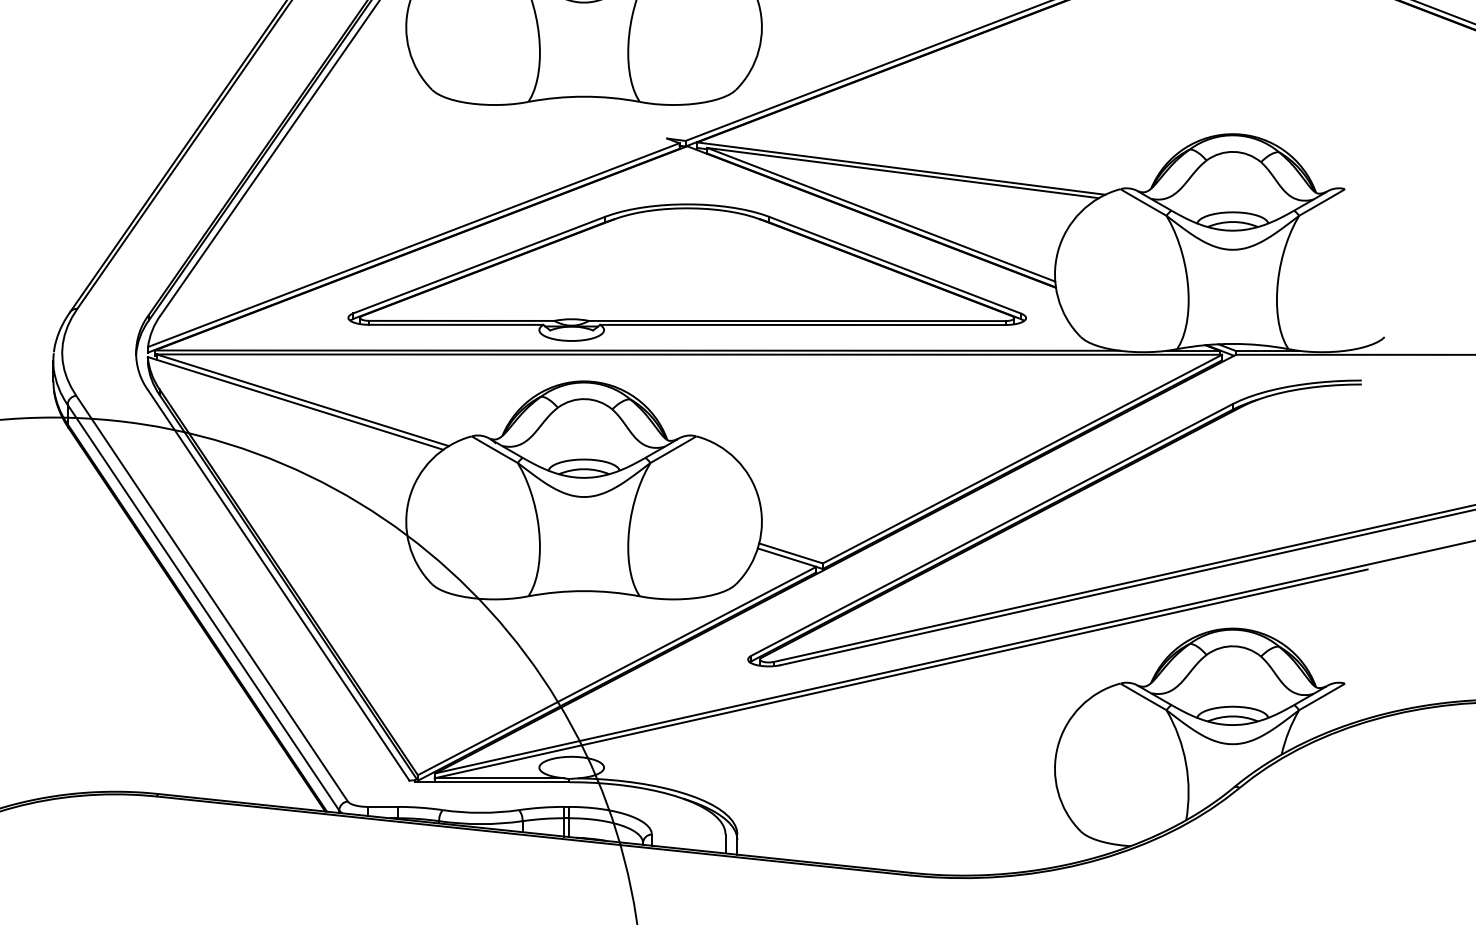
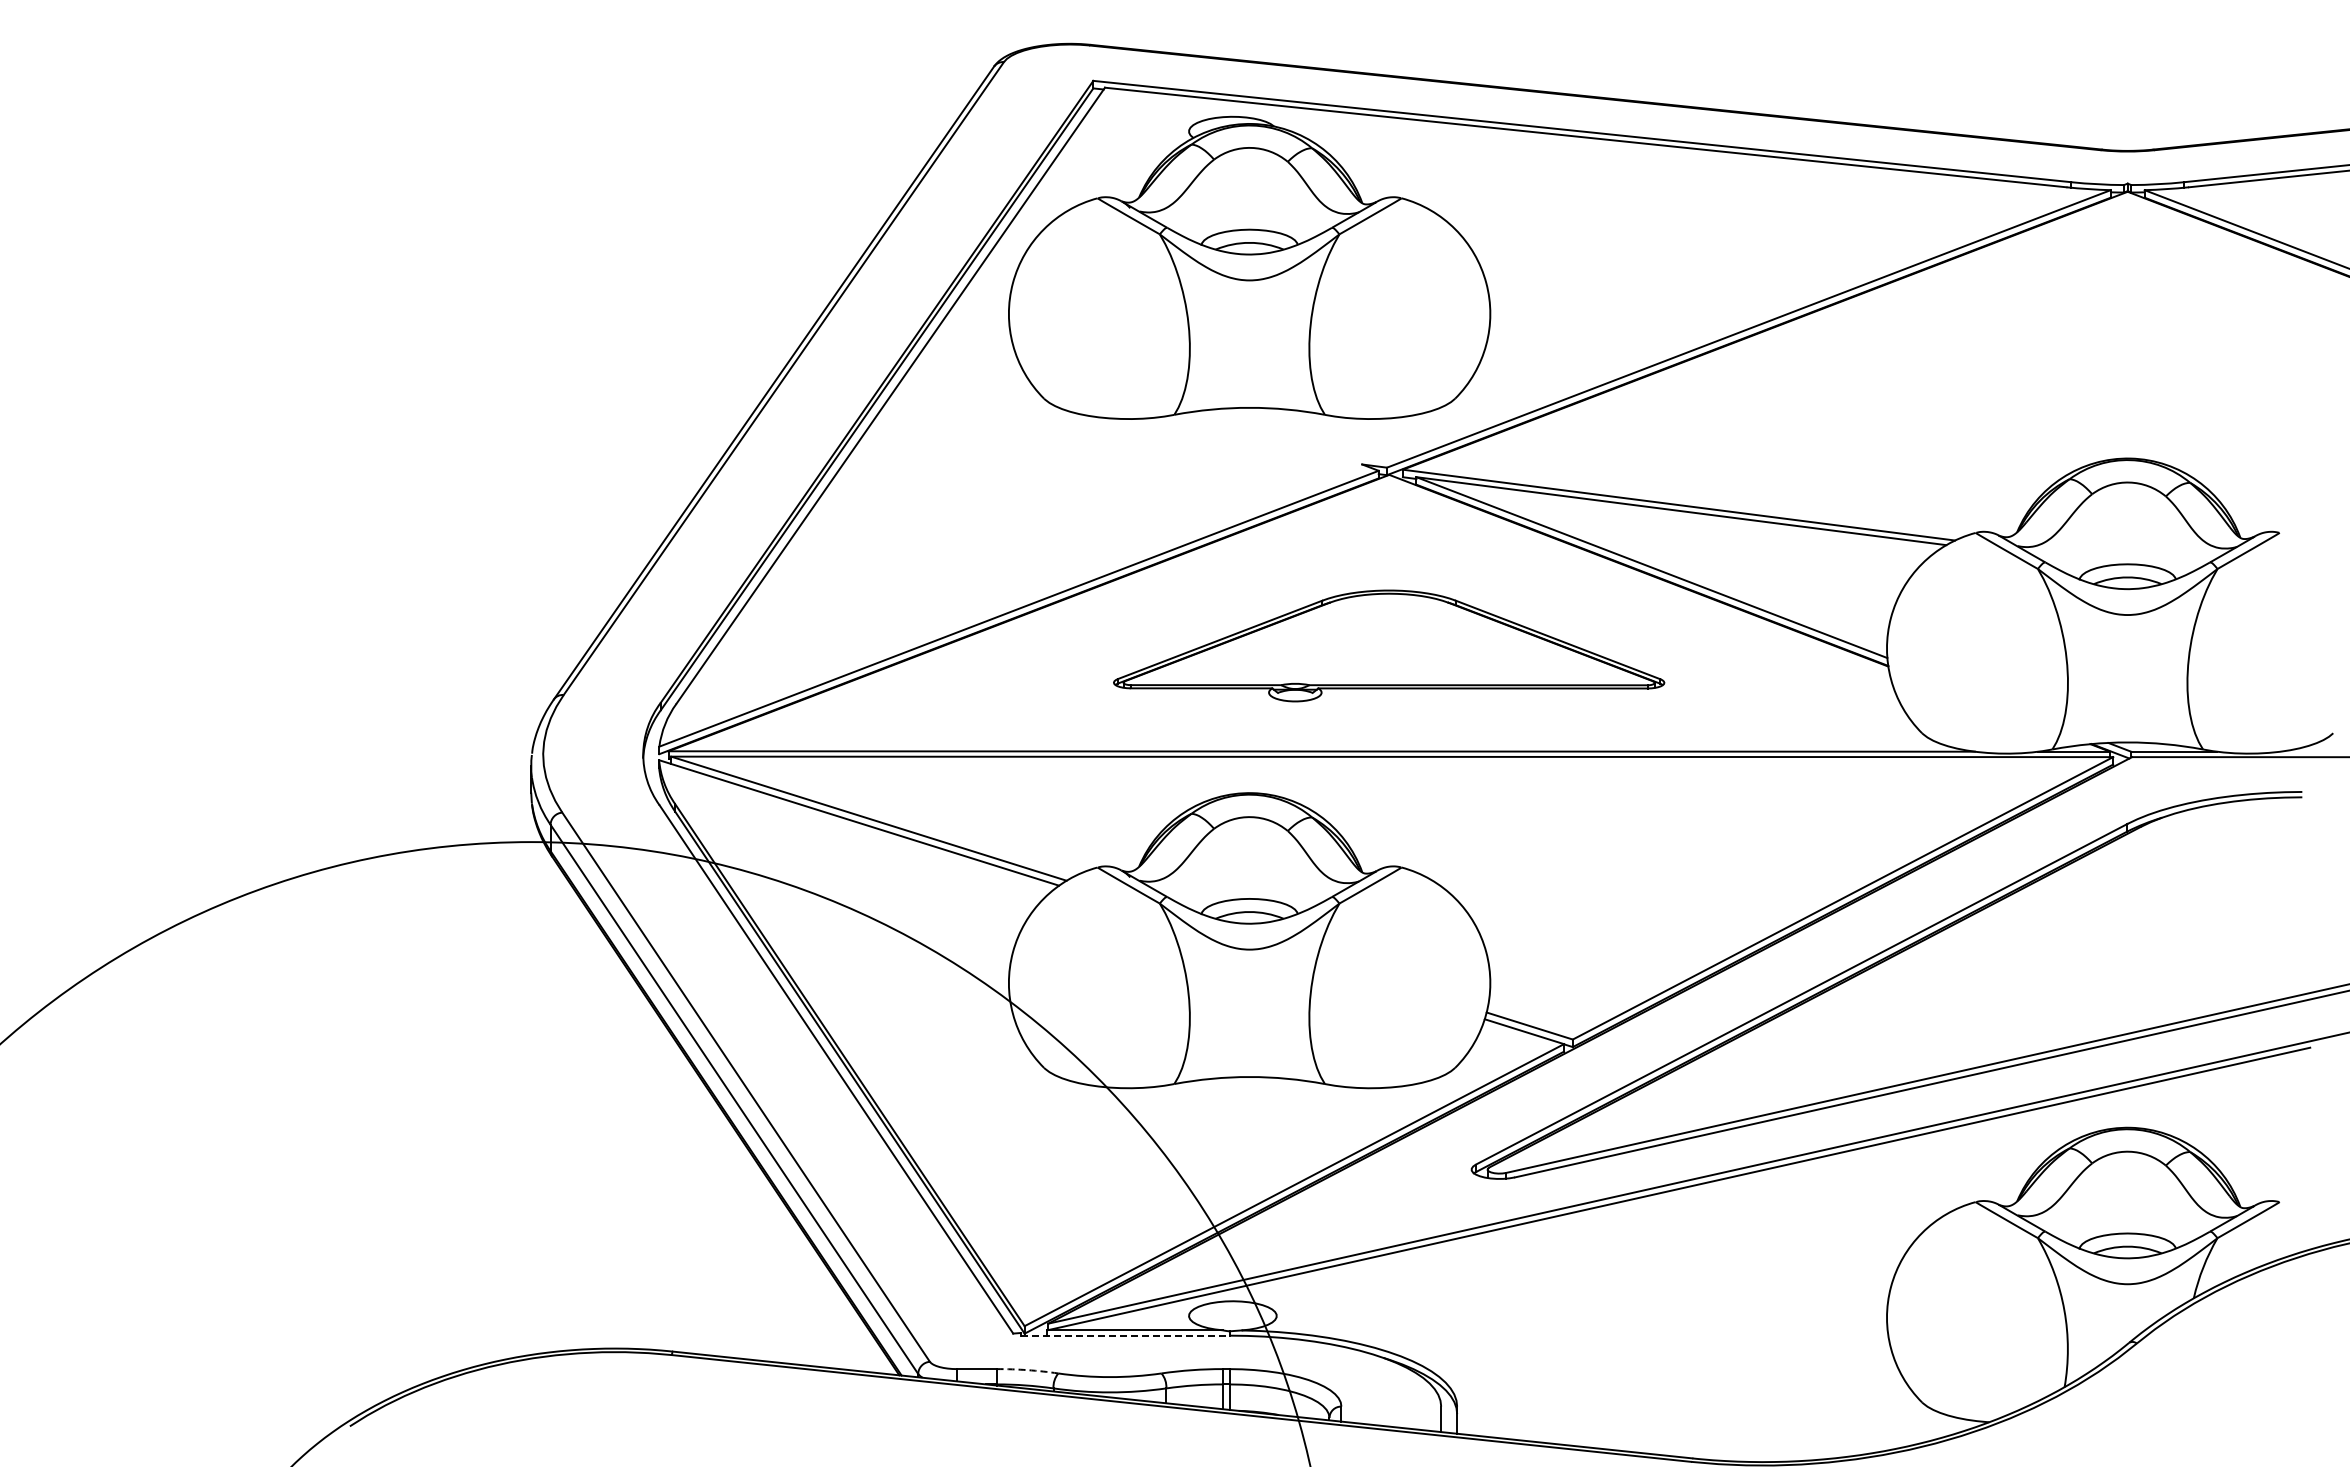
part: (686, 272) -> (1388, 645), size x0.6
line: (492, 782) -> (1125, 1335), solid -> dashed
arc: (419, 807) -> (1027, 1370), solid -> dashed

